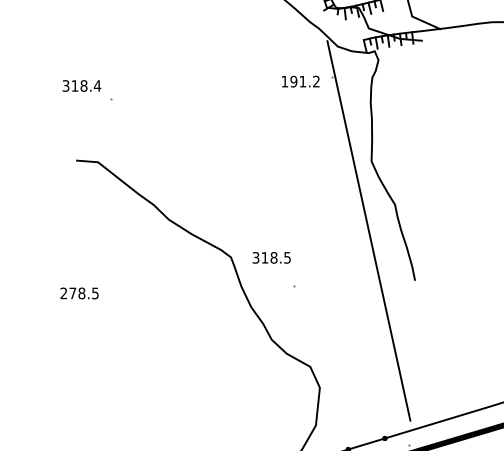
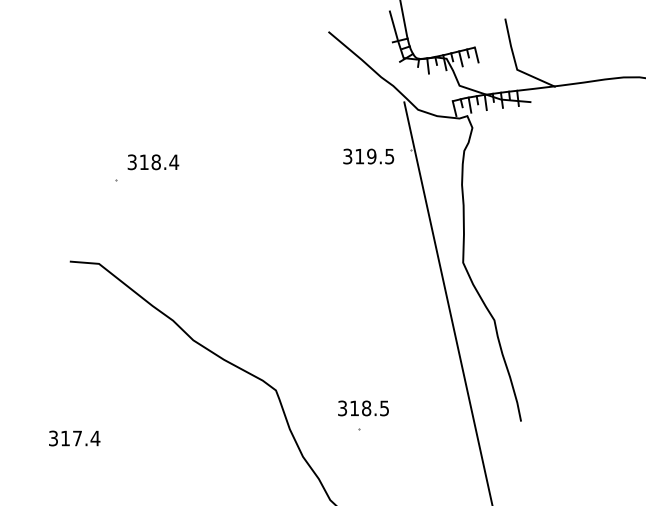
text: (300, 81) -> (368, 156), 191.2 -> 319.5
text: (81, 85) -> (152, 161), moved
text: (271, 257) -> (363, 407), moved
text: (79, 293) -> (74, 438), 278.5 -> 317.4

